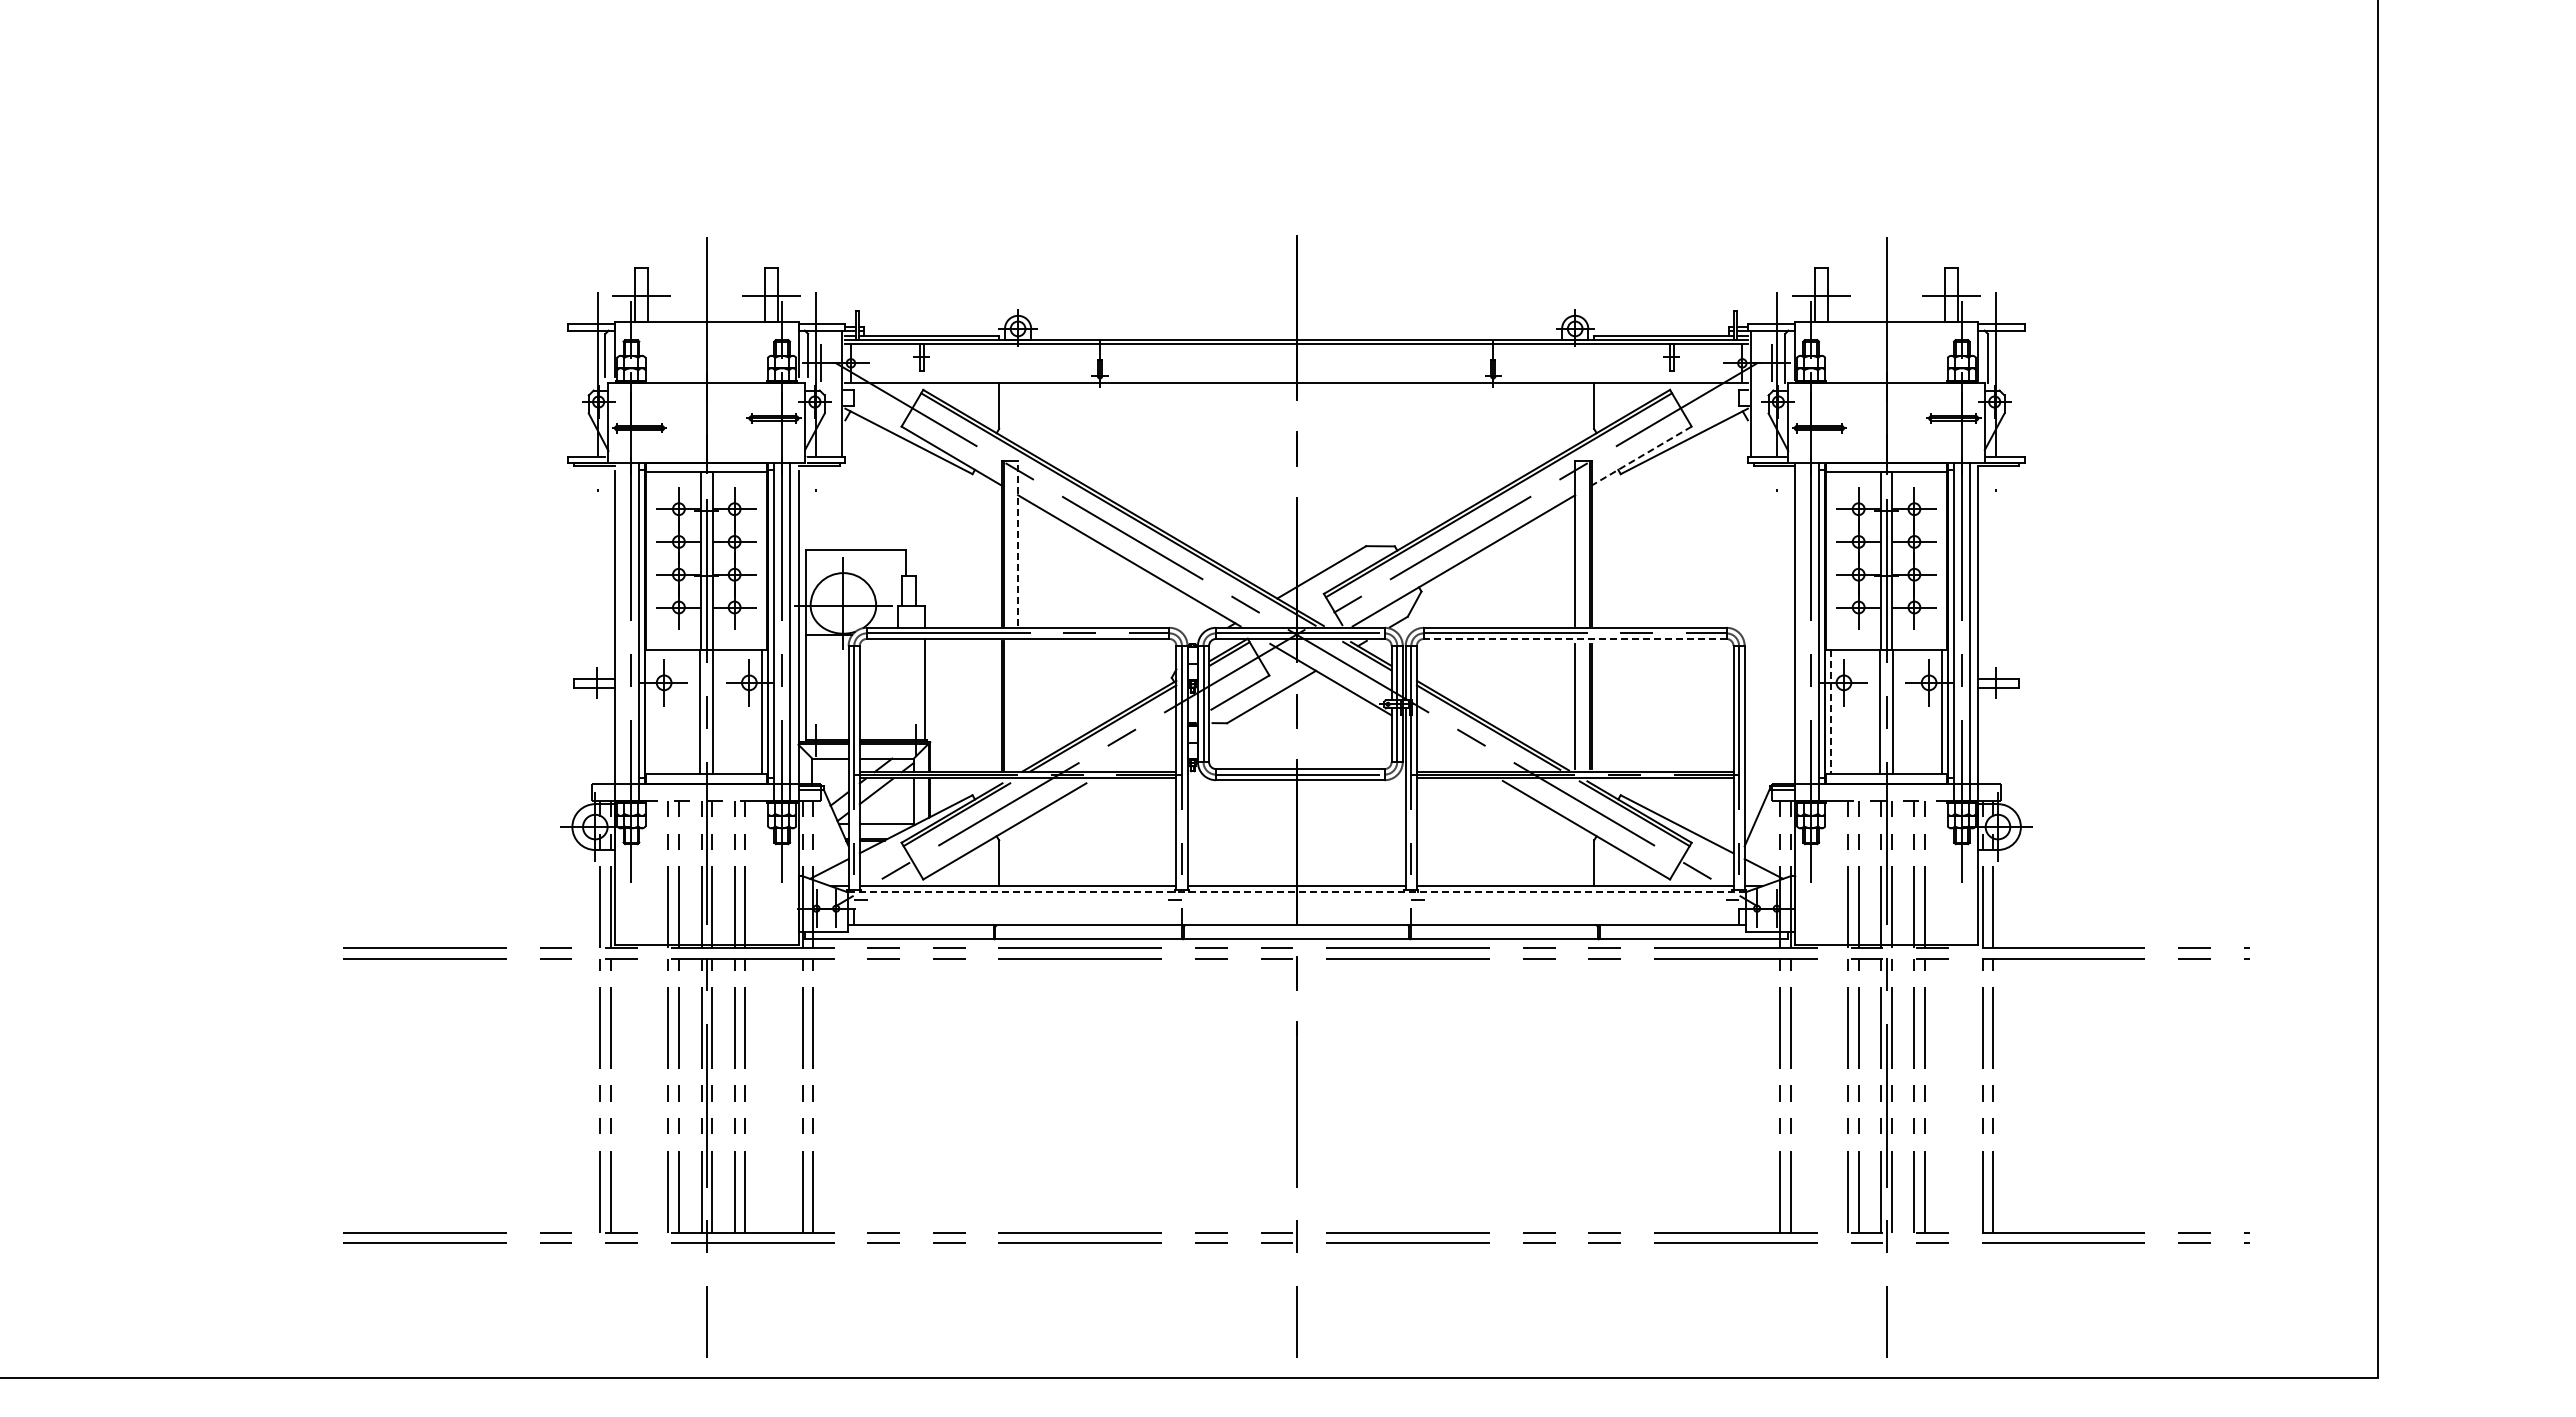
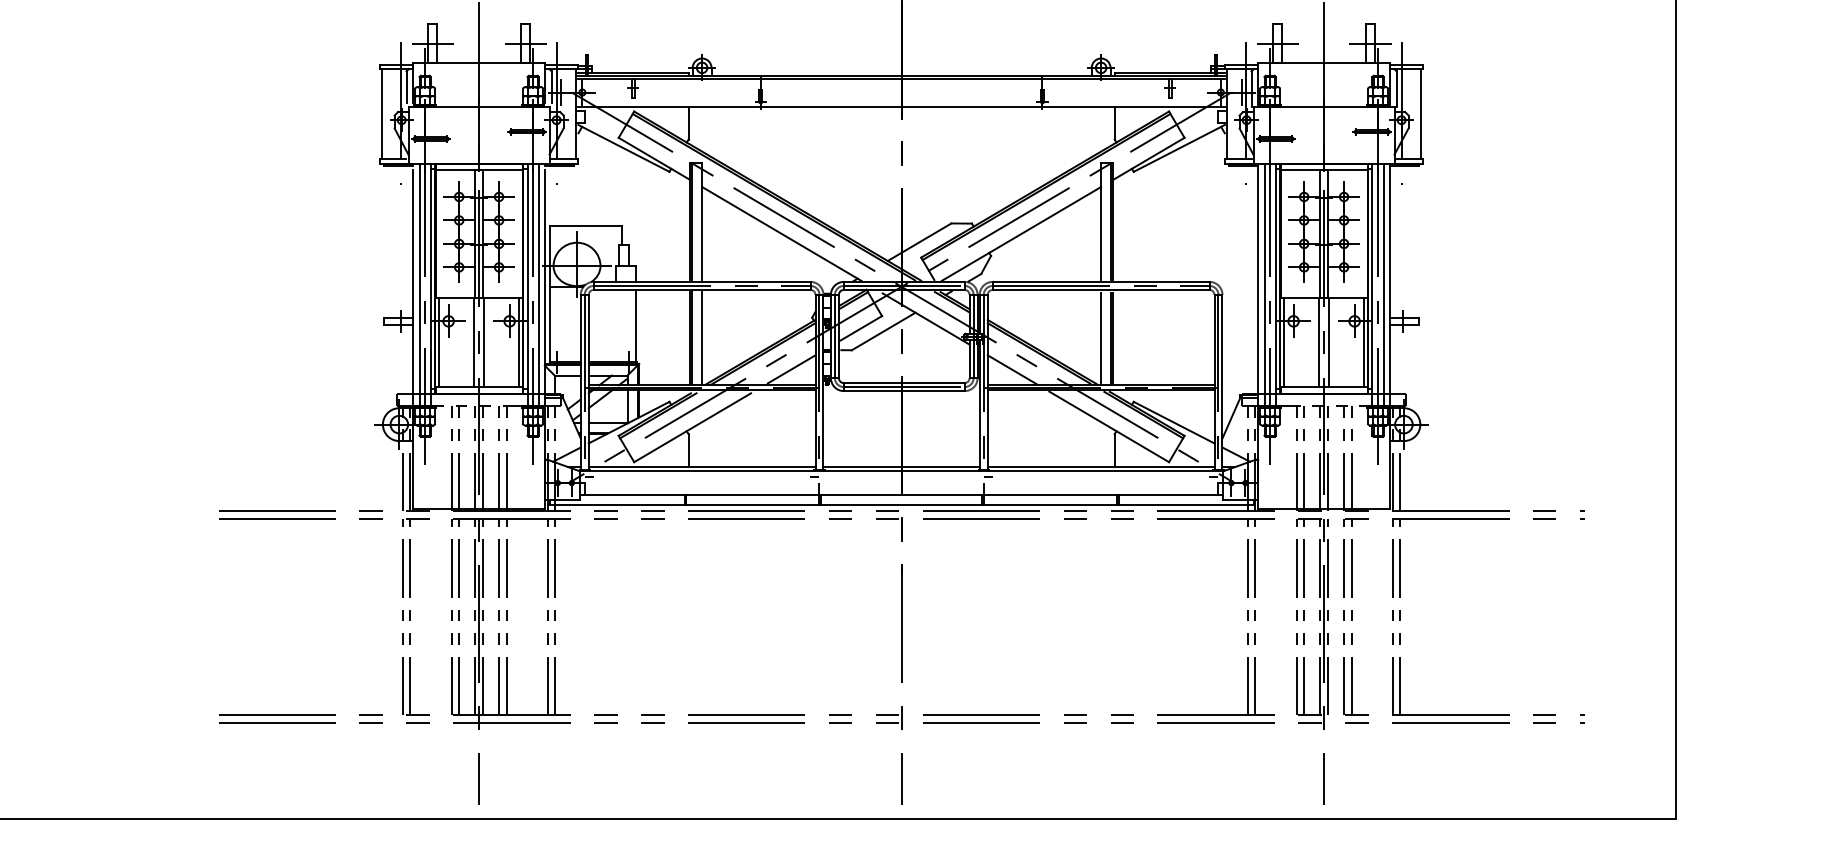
line: (571, 393) -> (382, 114), added
line: (2021, 393) -> (1420, 114), added
line: (1641, 456) -> (1148, 159), dashed -> solid
line: (1018, 543) -> (702, 221), dashed -> solid
line: (623, 631) -> (419, 284), added
line: (1803, 631) -> (1264, 284), added
line: (1574, 638) -> (1100, 289), dashed -> solid
line: (1018, 704) -> (702, 336), added
line: (651, 711) -> (439, 341), added
line: (1830, 712) -> (1283, 342), dashed -> solid
line: (1142, 749) -> (791, 369), added
line: (1450, 750) -> (1011, 369), added
line: (1296, 892) -> (901, 471), dashed -> solid

